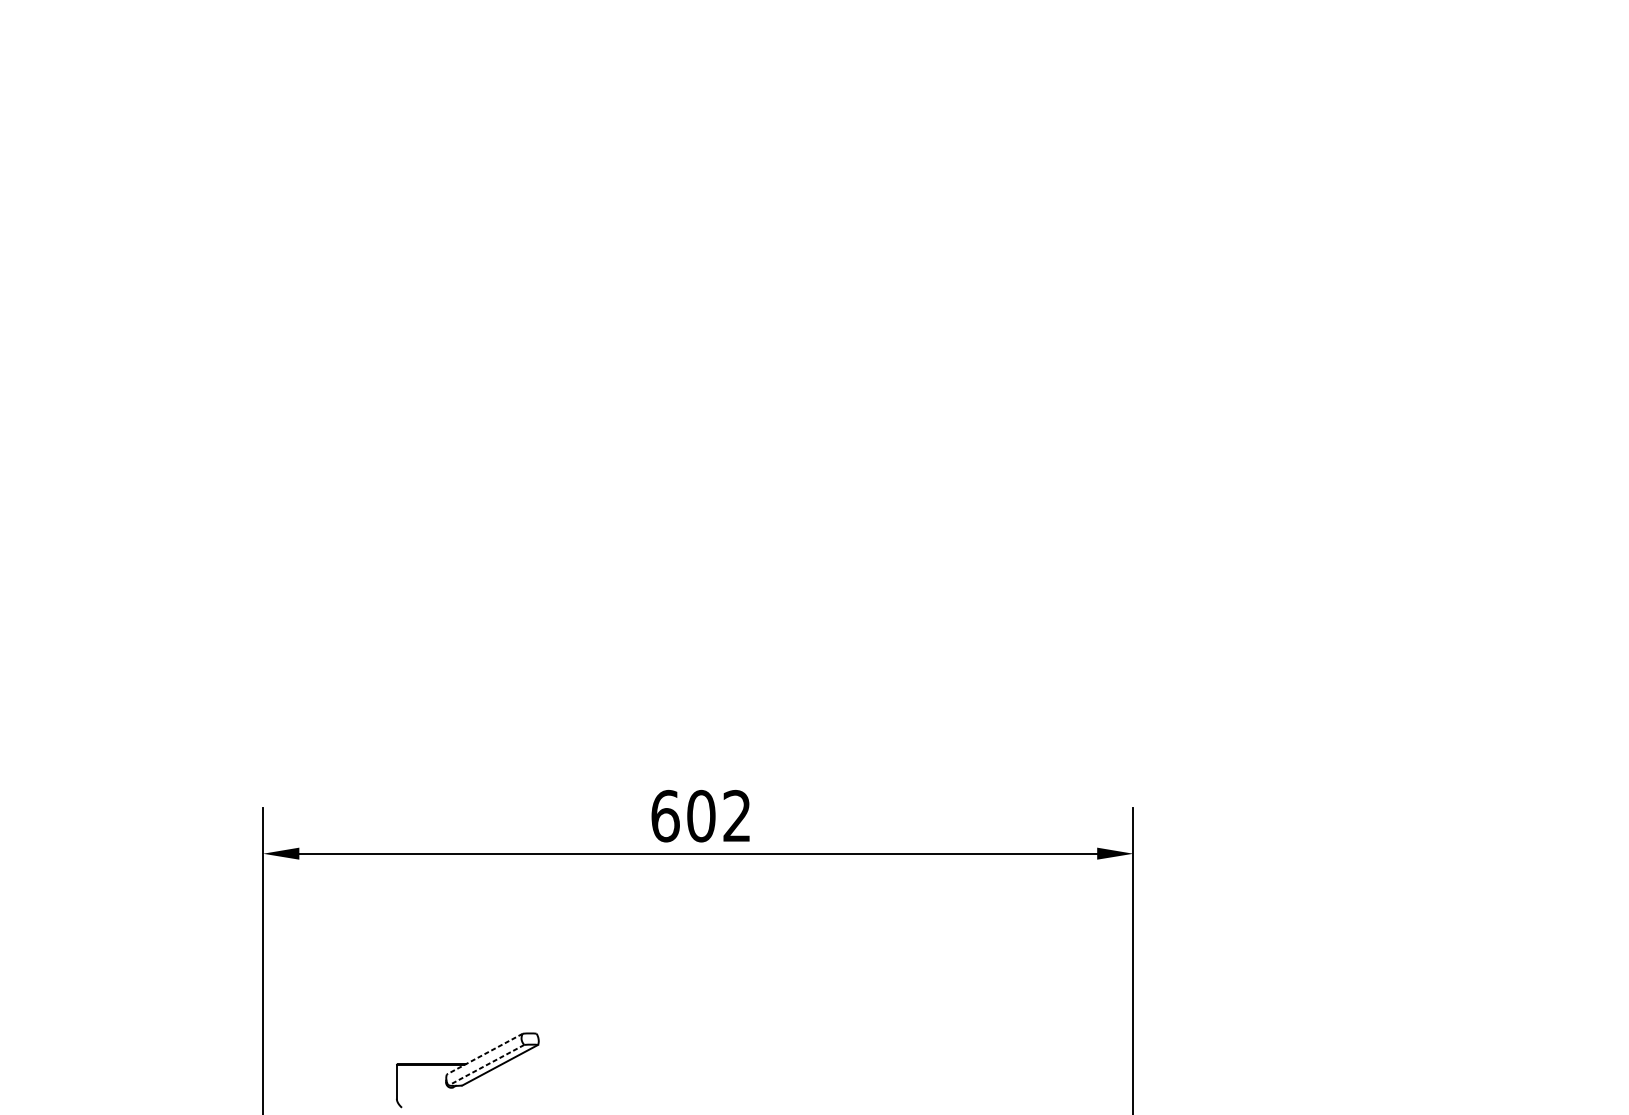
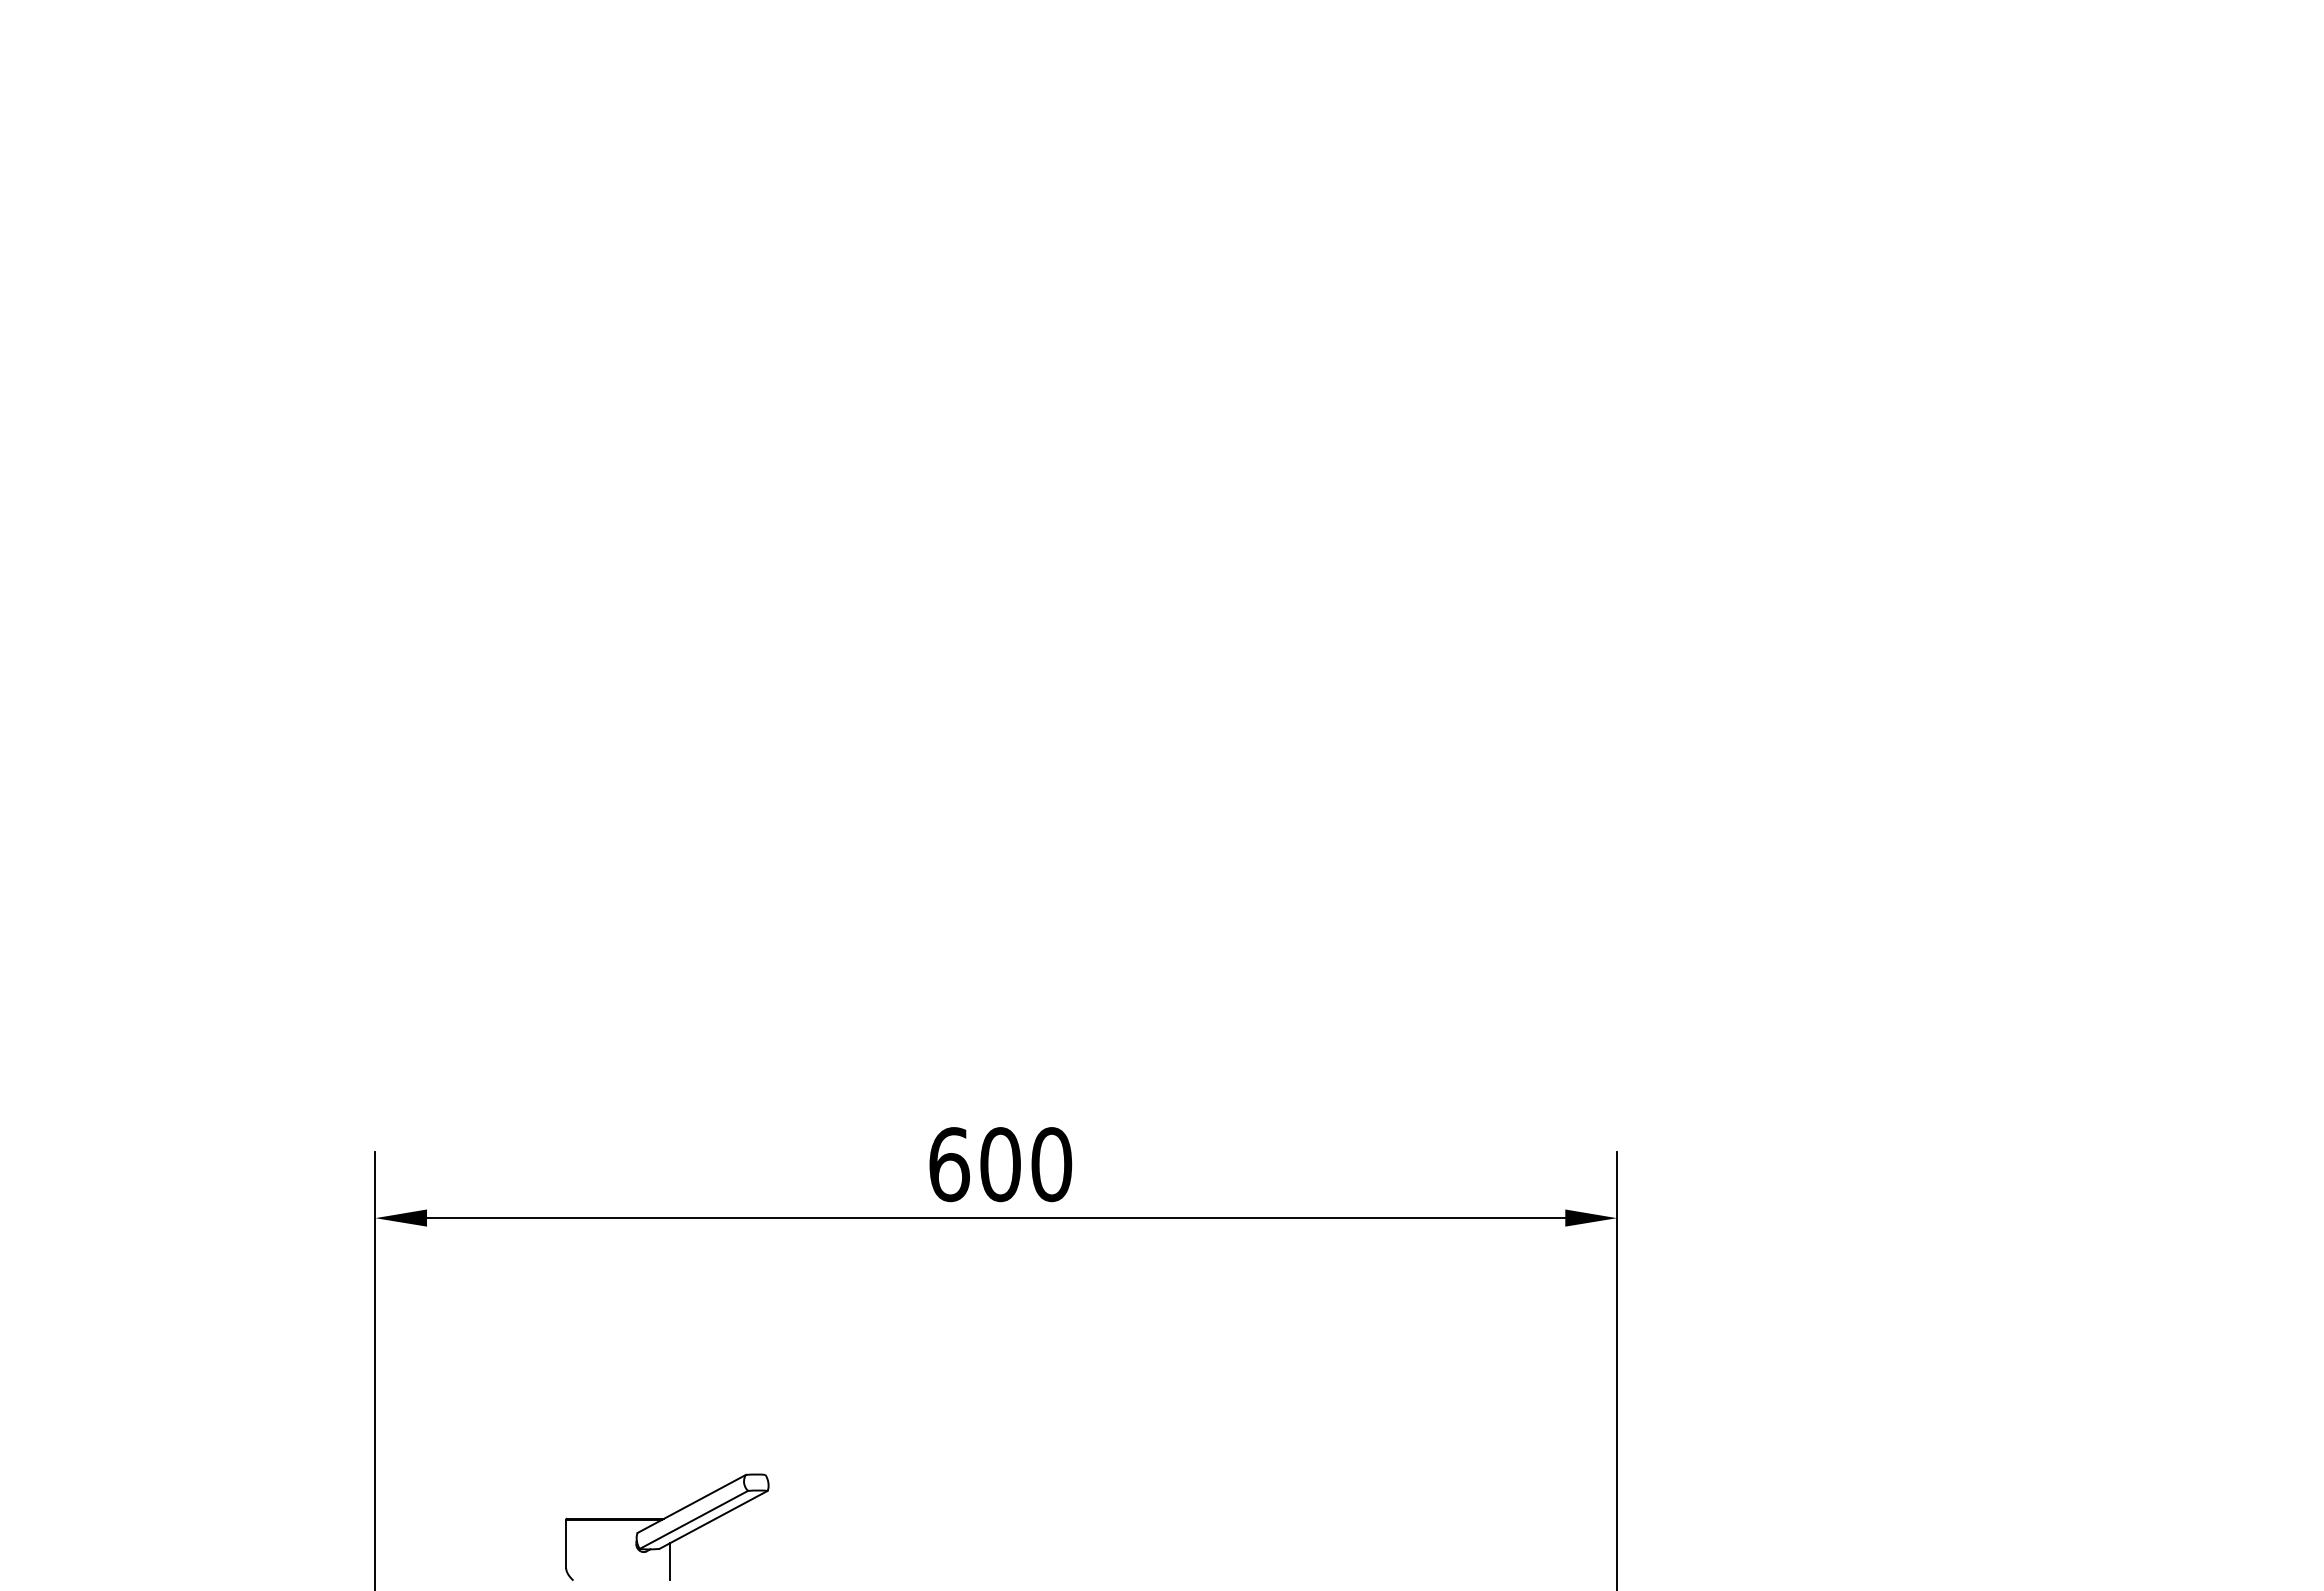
text: (737, 816) -> (1051, 1164), 602 -> 600
line: (484, 1054) -> (691, 1504), dashed -> solid
line: (486, 1065) -> (693, 1520), dashed -> solid
line: (469, 1094) -> (669, 1561), added

